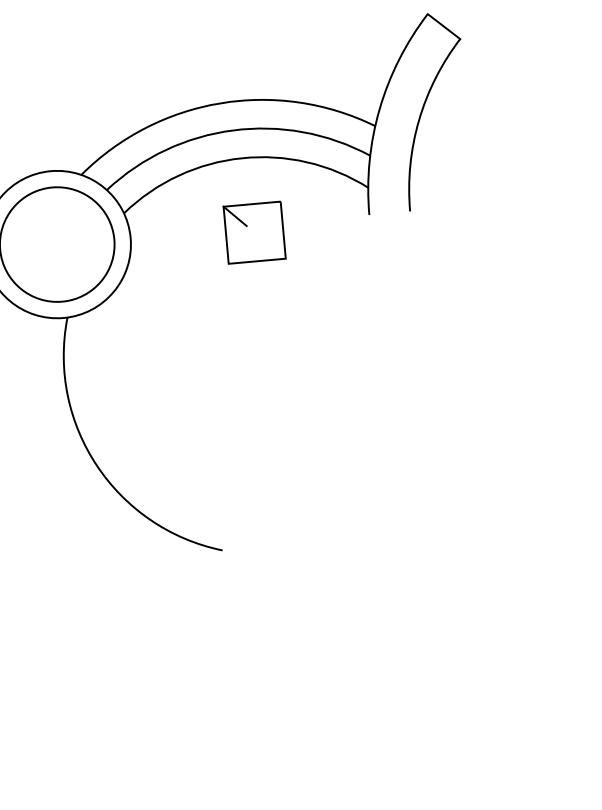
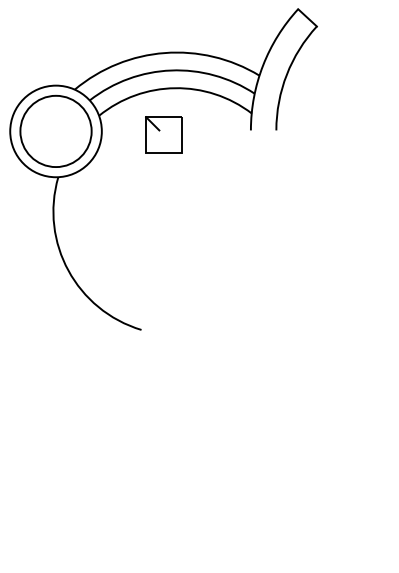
part: (253, 231) -> (163, 134), moved

